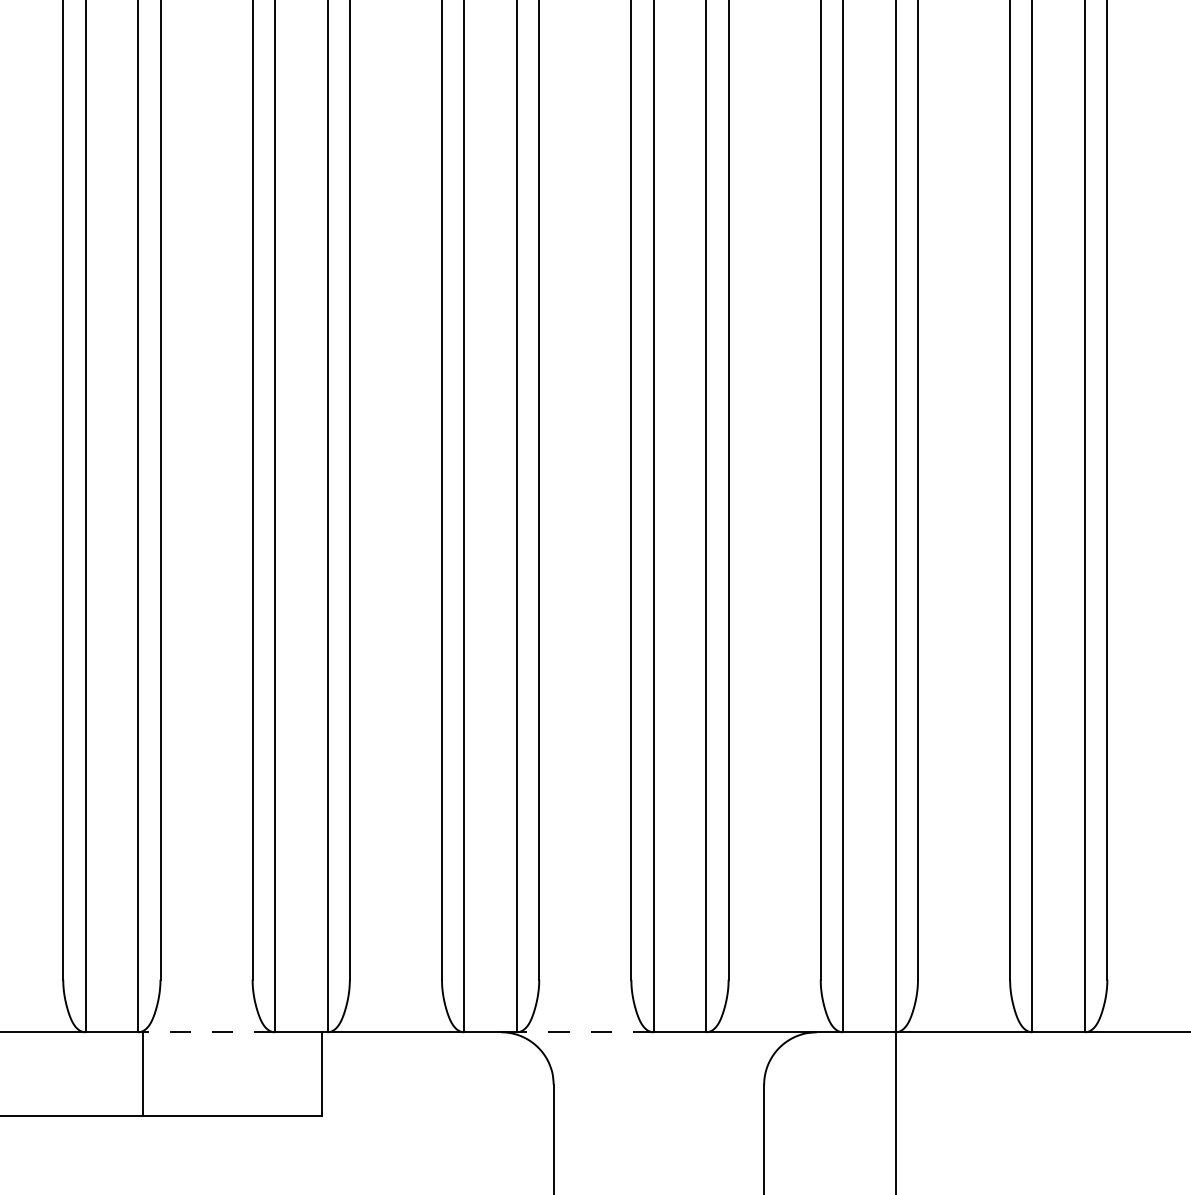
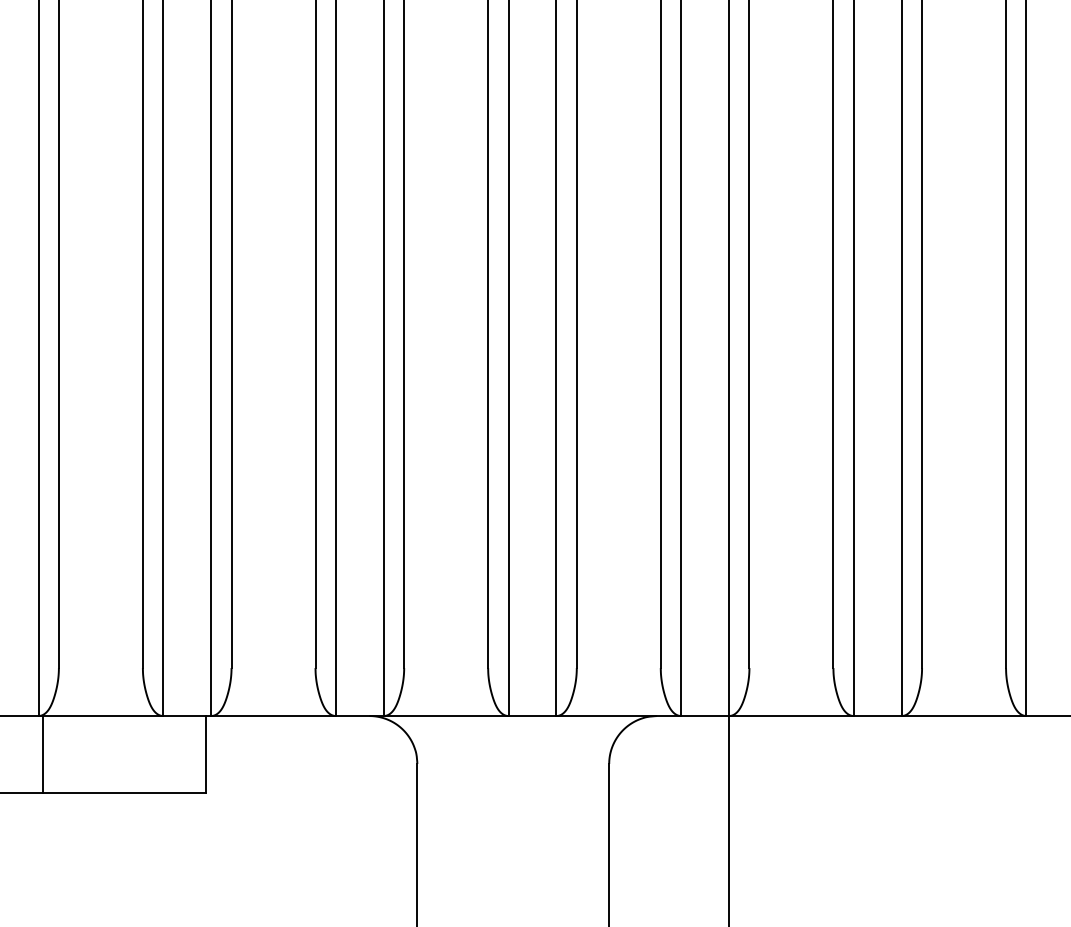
line: (206, 1032) -> (100, 716), dashed -> solid
line: (584, 1032) -> (445, 716), dashed -> solid

